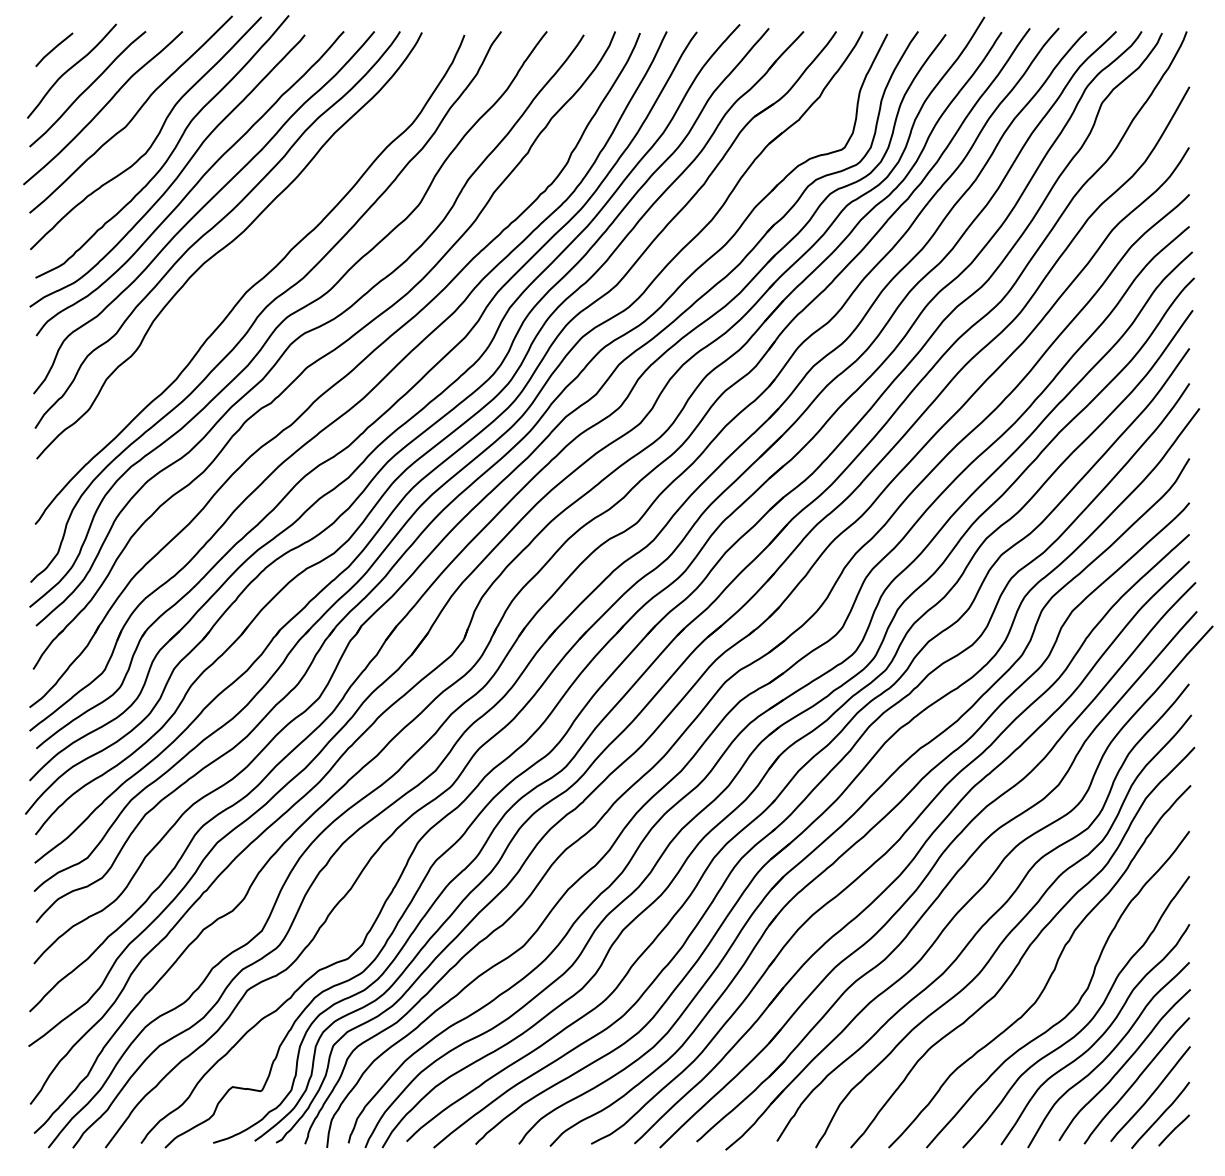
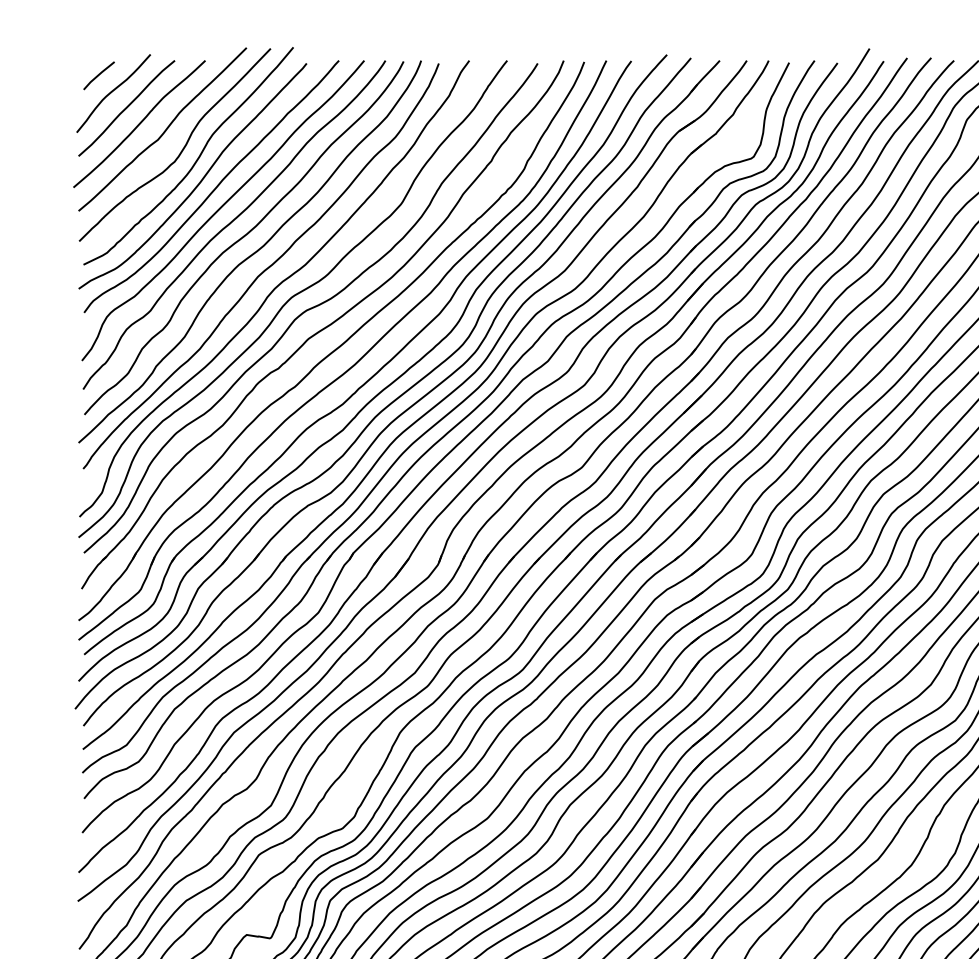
curve: (239, 264) -> (252, 253), added

